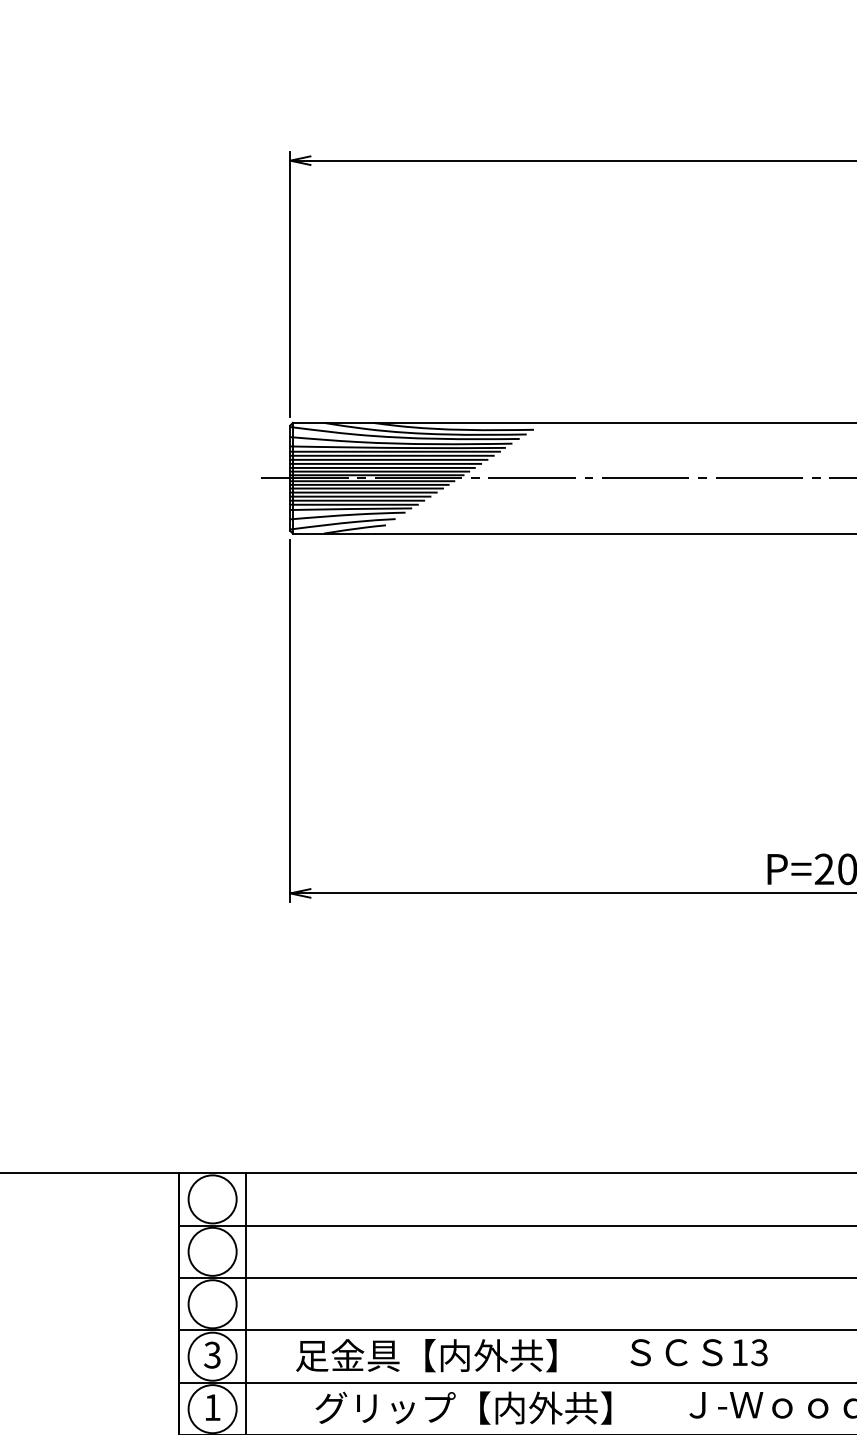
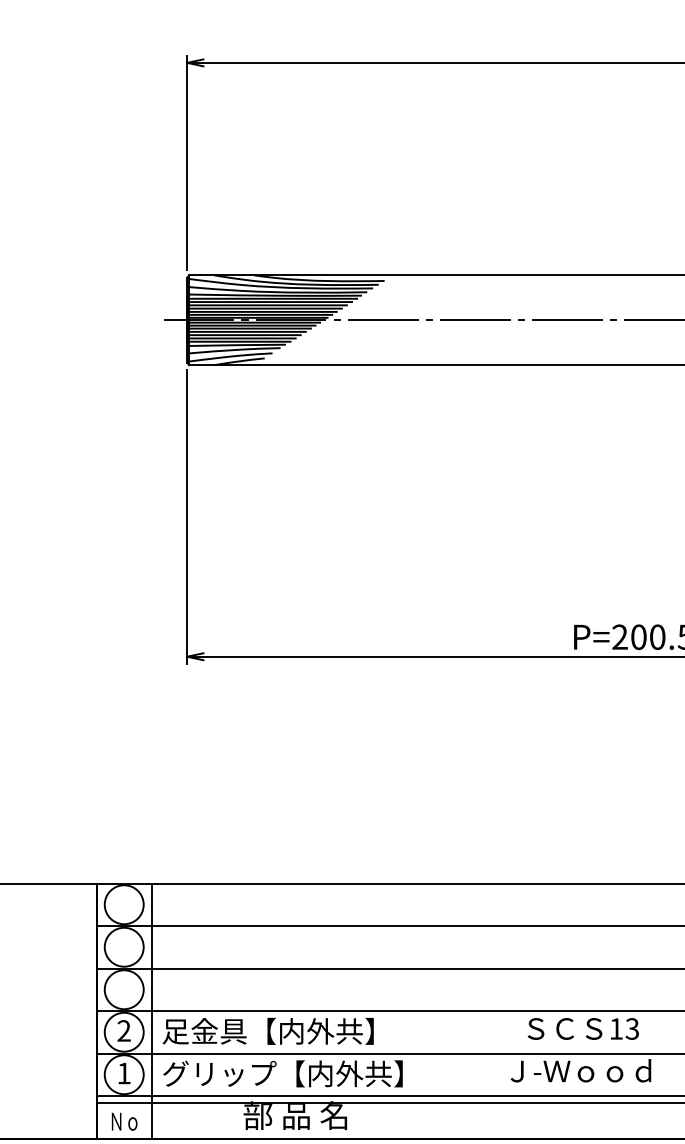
text: (698, 1352) -> (582, 1028), moved
text: (212, 1355) -> (124, 1031), 3 -> 2
text: (426, 1355) -> (268, 1031), moved
text: (463, 1407) -> (282, 1073), moved

